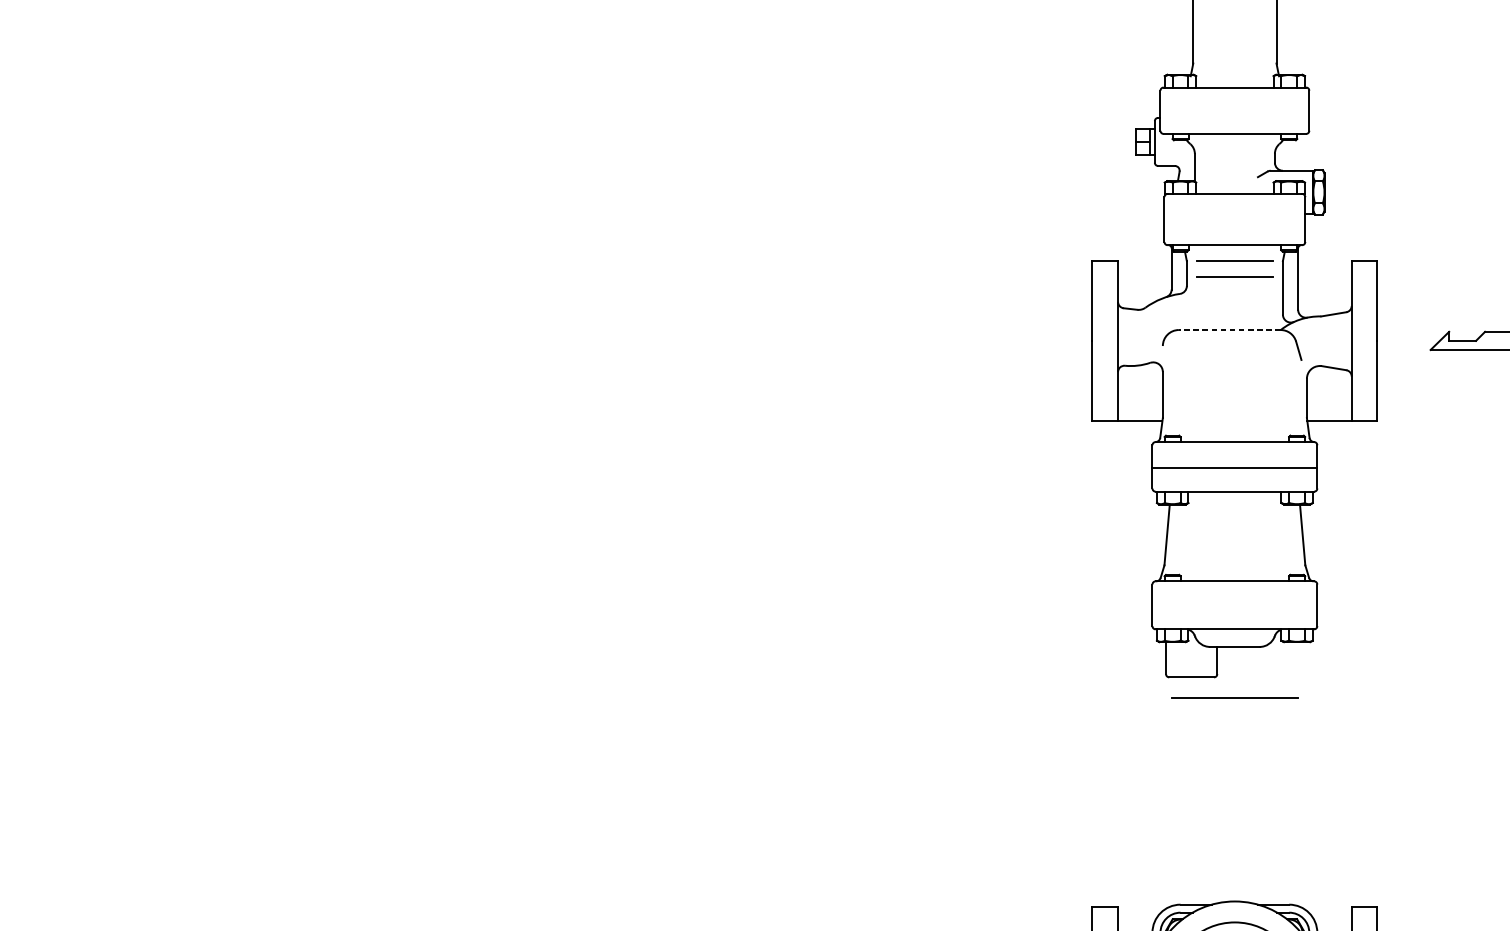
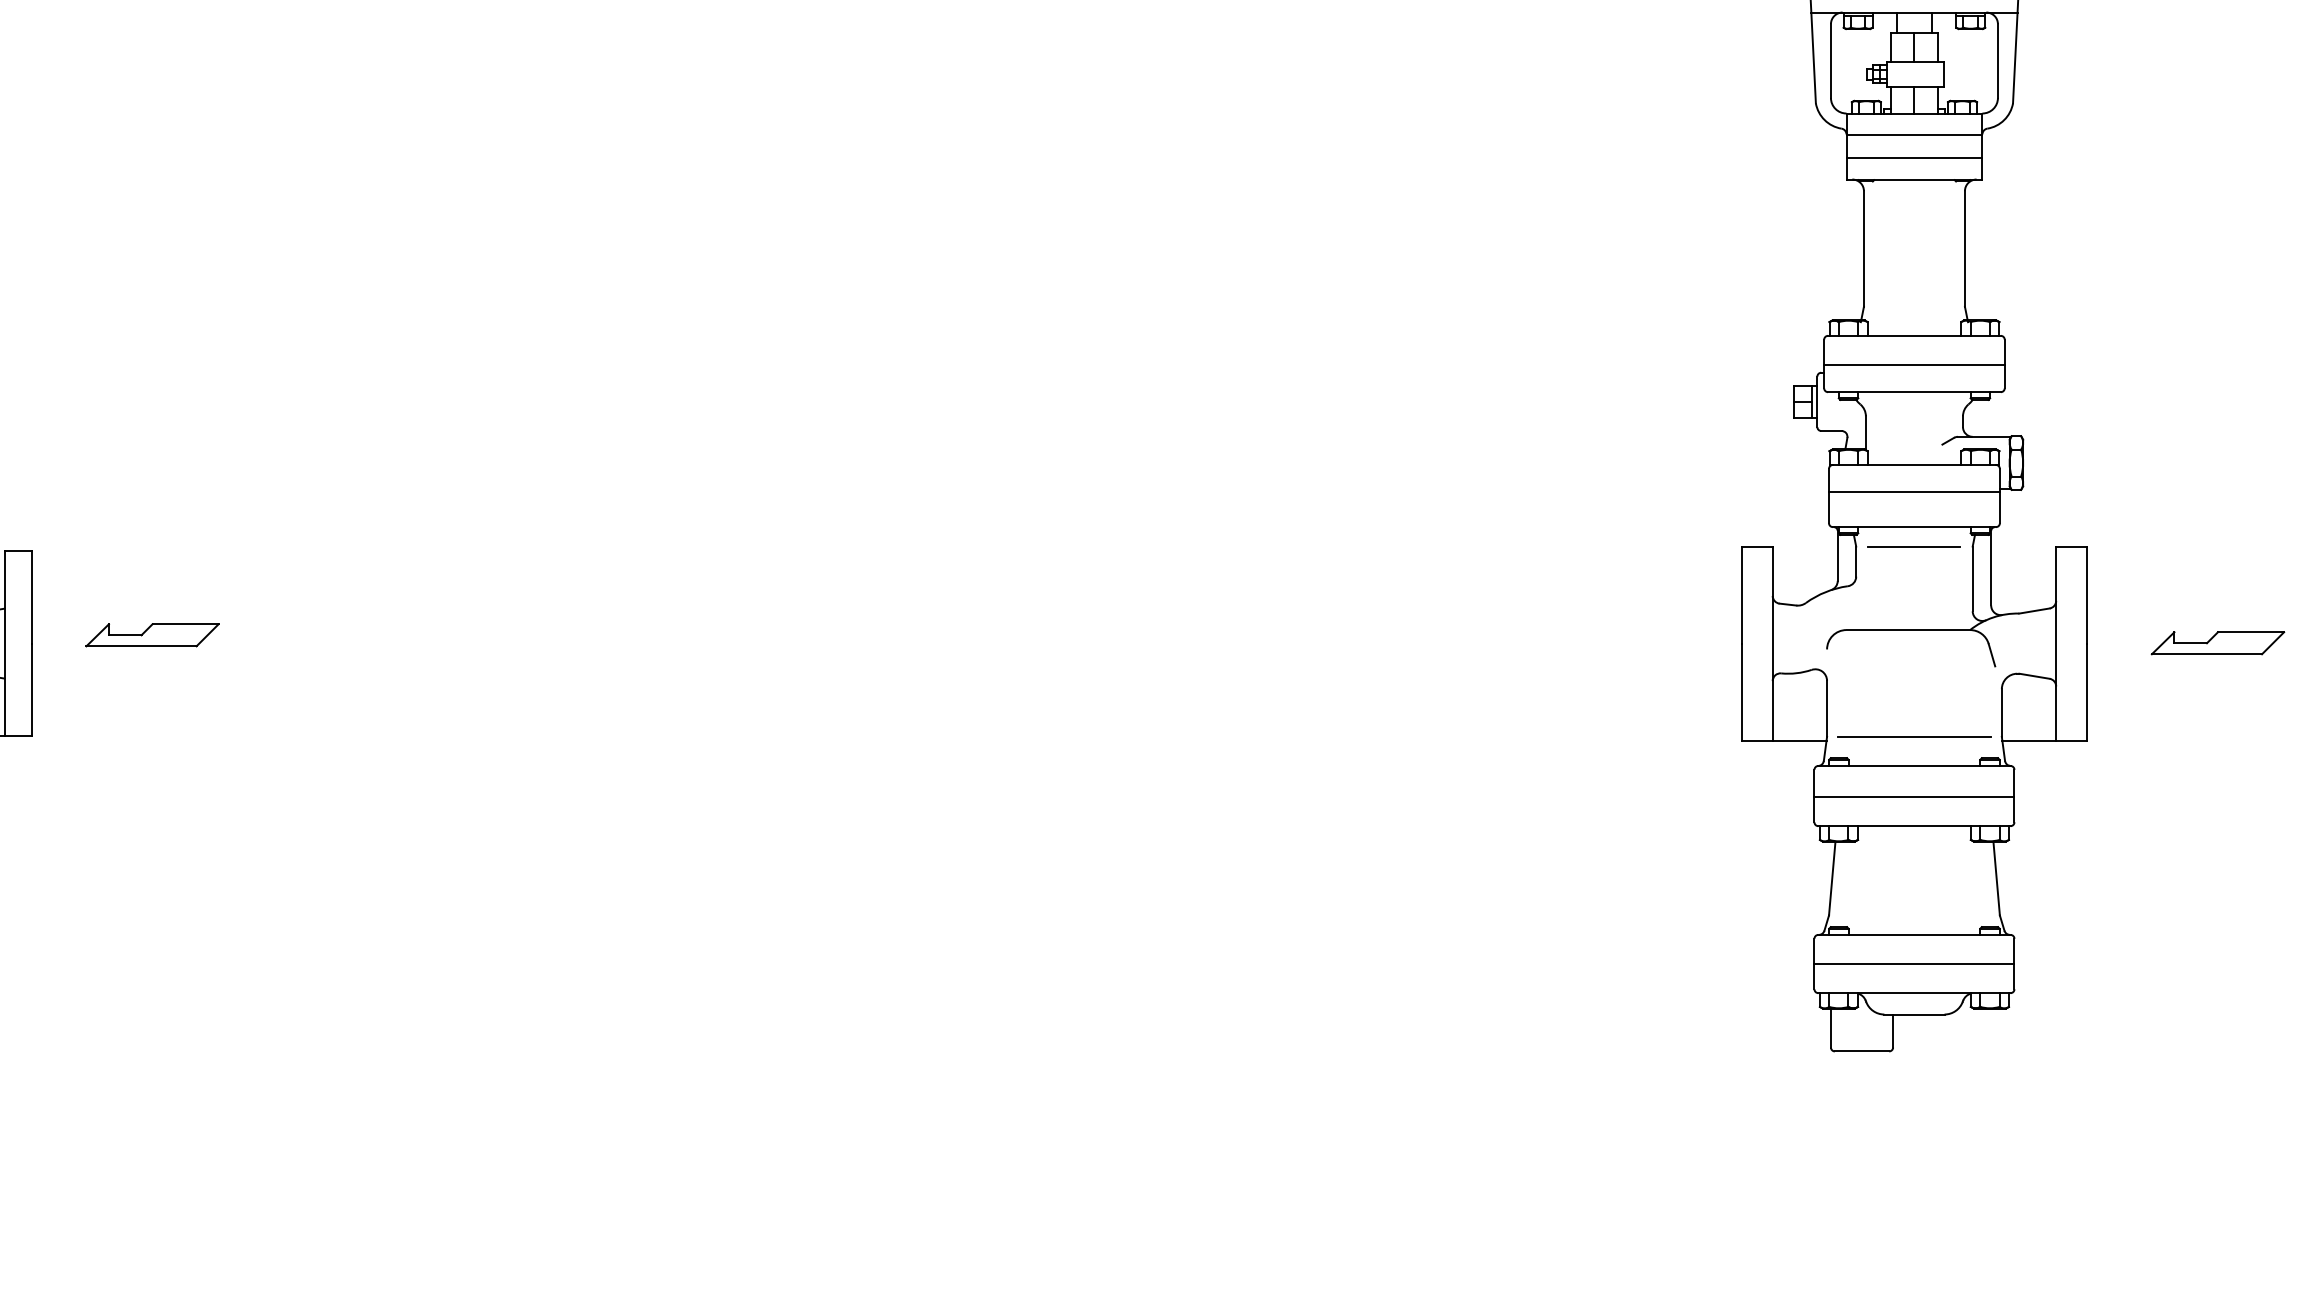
line: (1234, 111) -> (1914, 364), added
line: (1234, 216) -> (1914, 492), added
line: (1234, 276) -> (1913, 565), removed
line: (1229, 330) -> (1908, 630), dashed -> solid
line: (1234, 605) -> (1914, 964), added
line: (1234, 697) -> (1914, 736), moved

